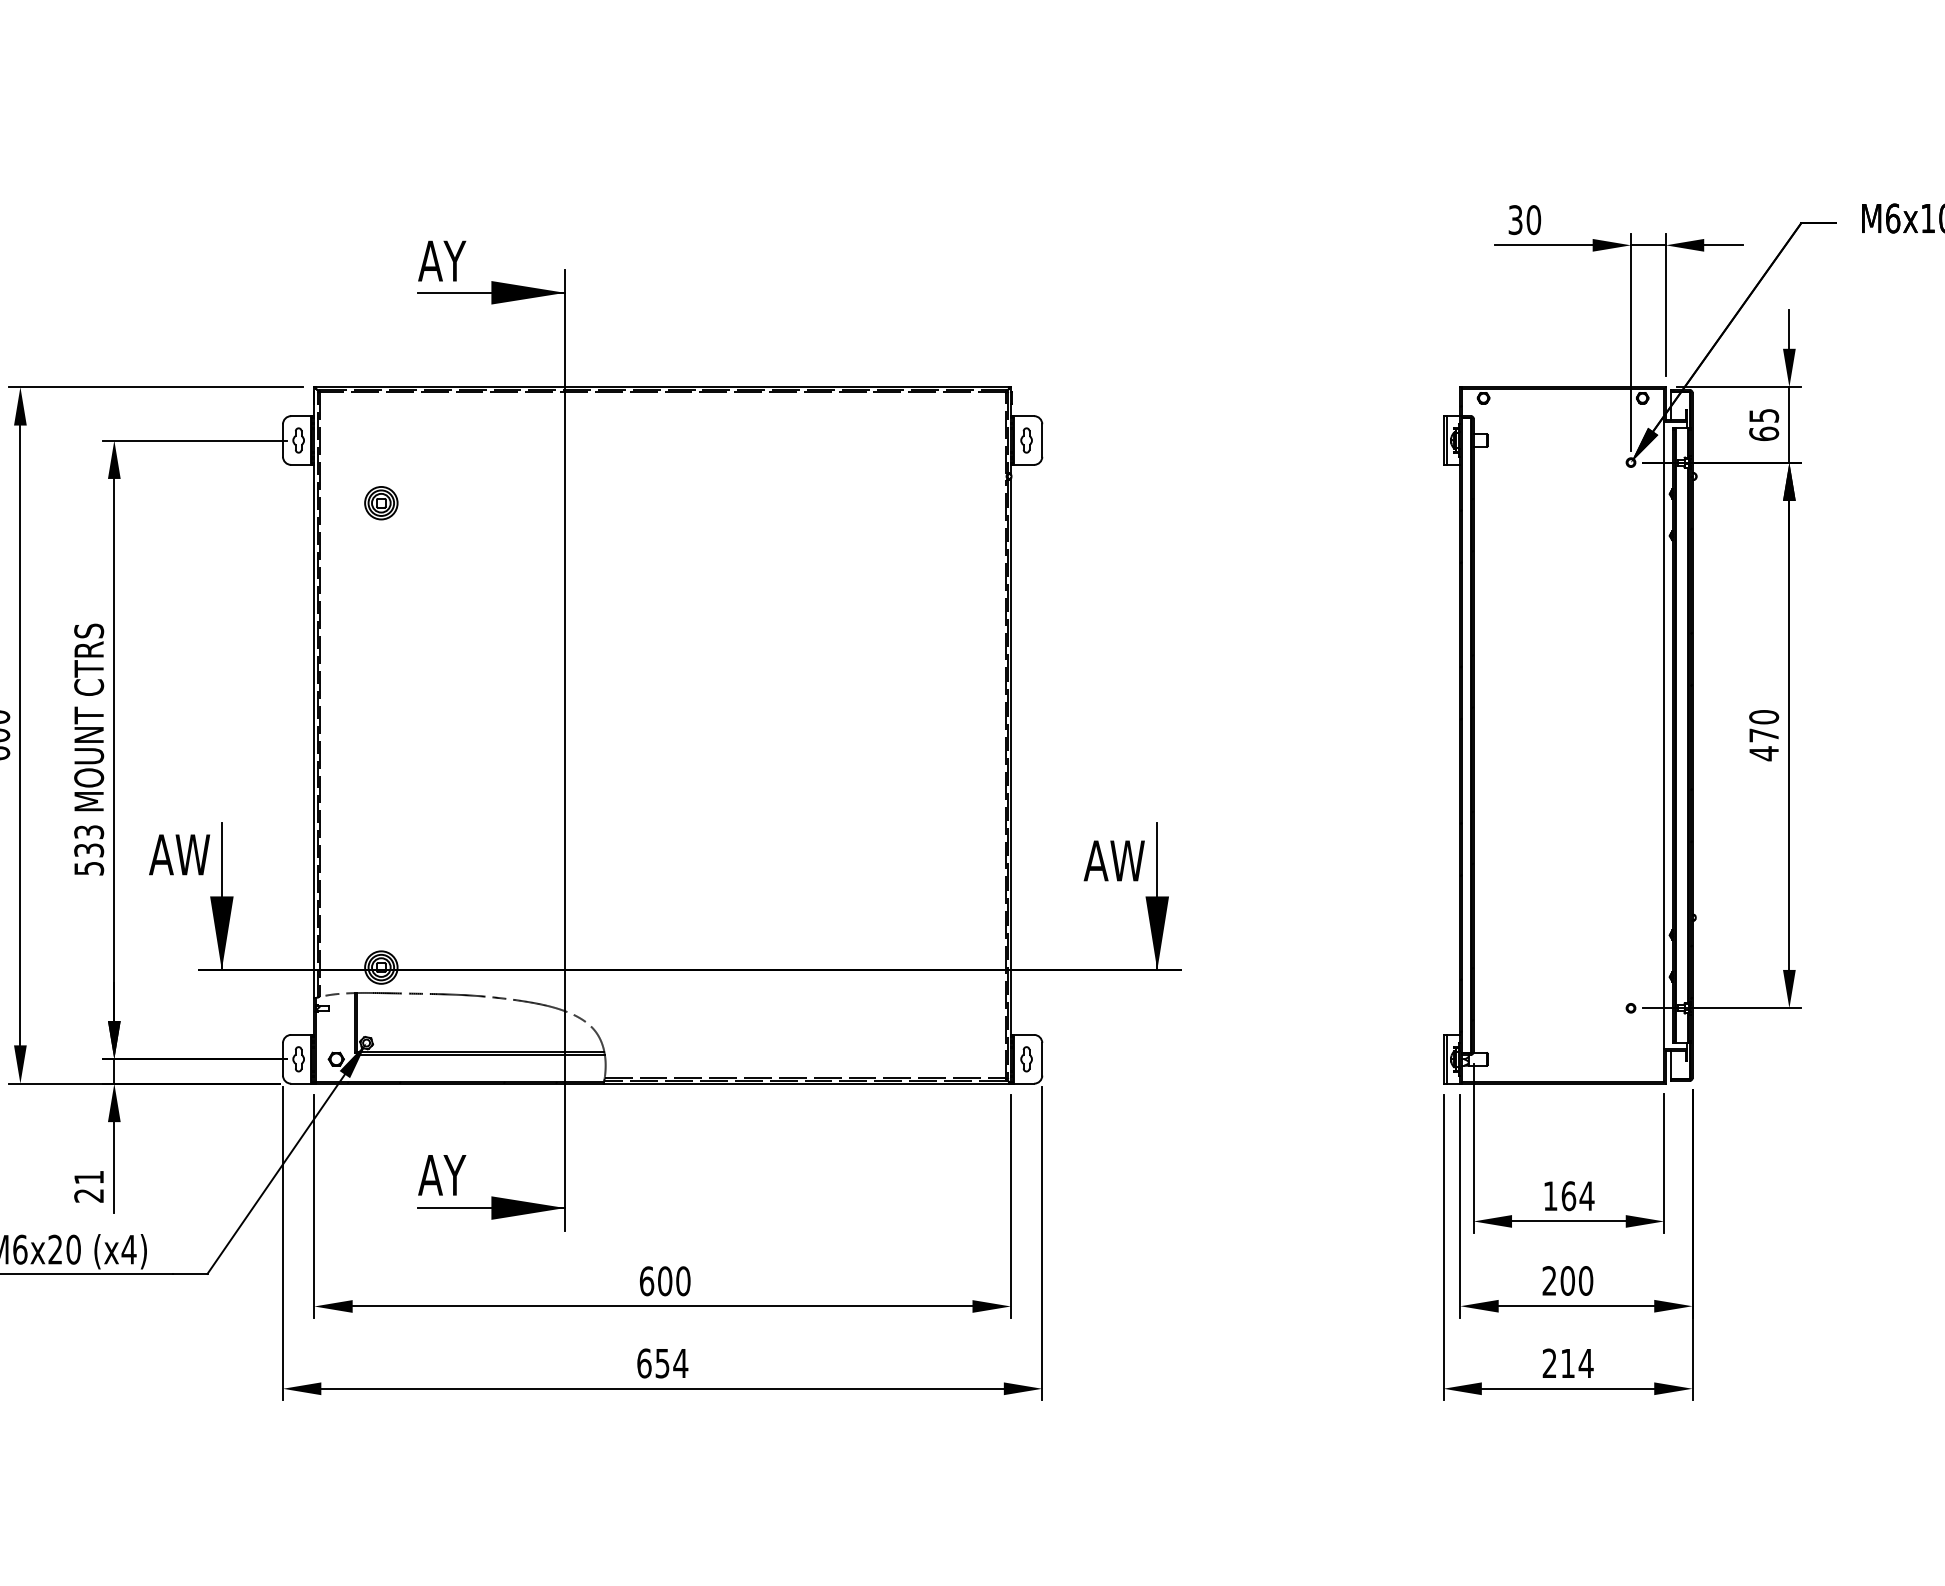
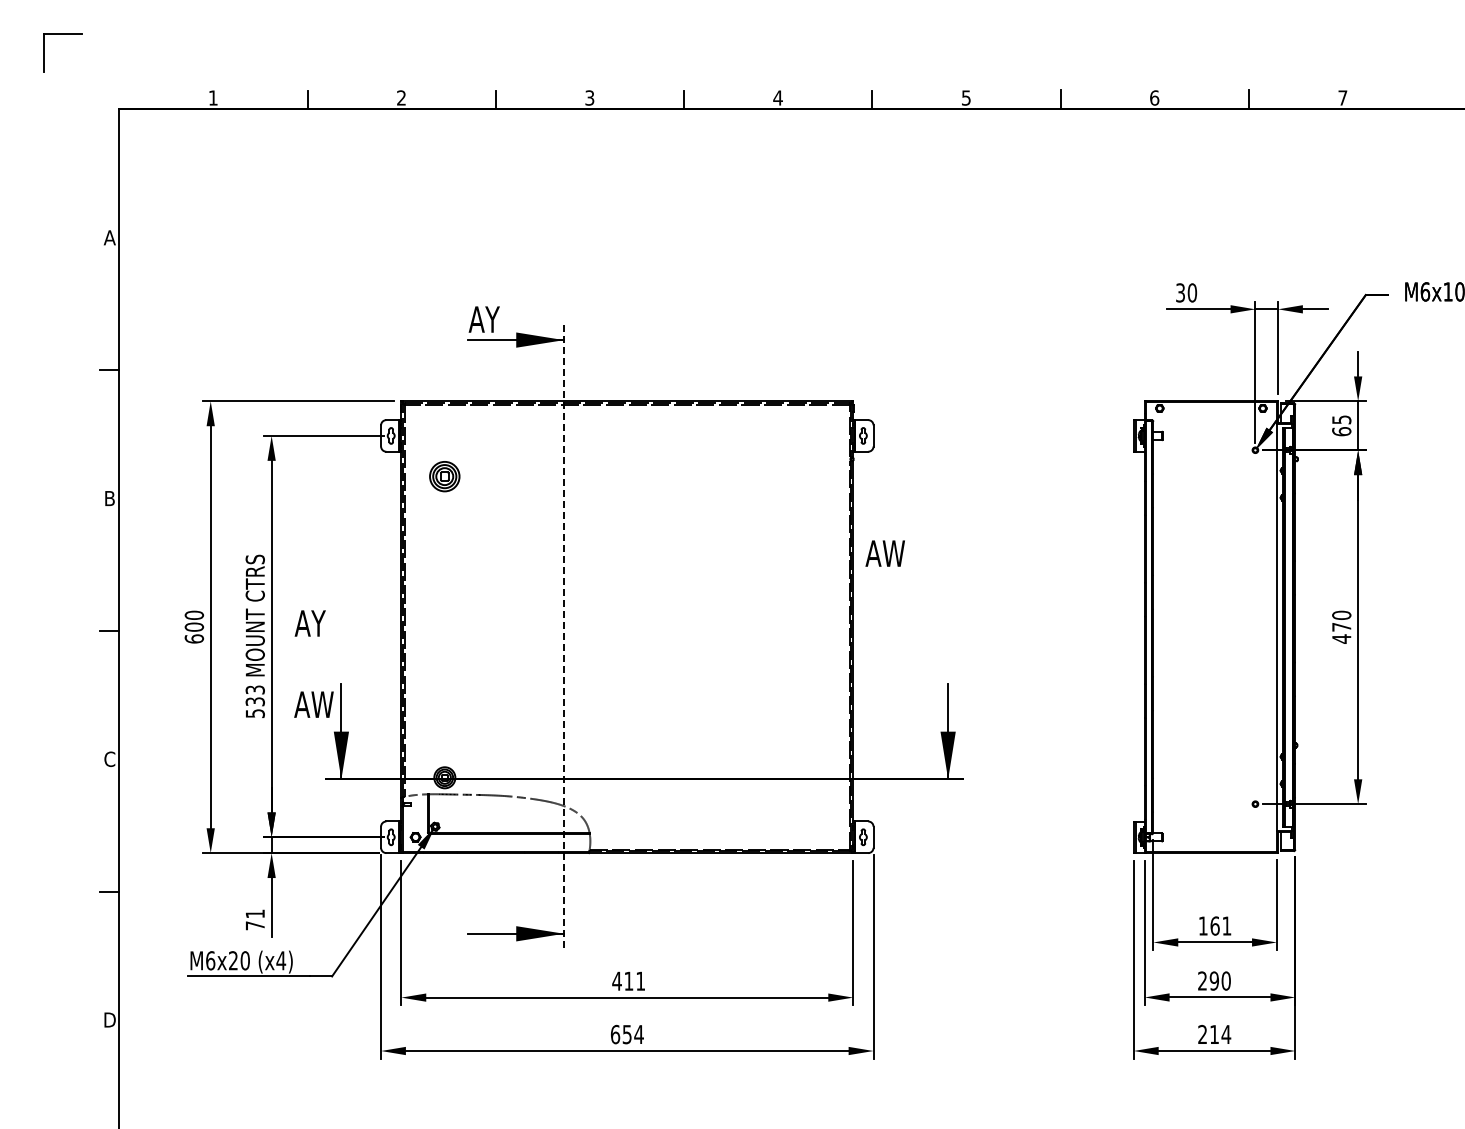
part: (380, 503) -> (444, 476), size x1.4
line: (565, 749) -> (564, 636), solid -> dashed
text: (1113, 860) -> (884, 553), moved
text: (440, 1175) -> (309, 623), moved
text: (87, 1195) -> (254, 925), 21 -> 71
text: (1586, 1195) -> (1226, 925), 164 -> 161
text: (664, 1280) -> (628, 980), 600 -> 411
text: (1566, 1280) -> (1213, 980), 200 -> 290

